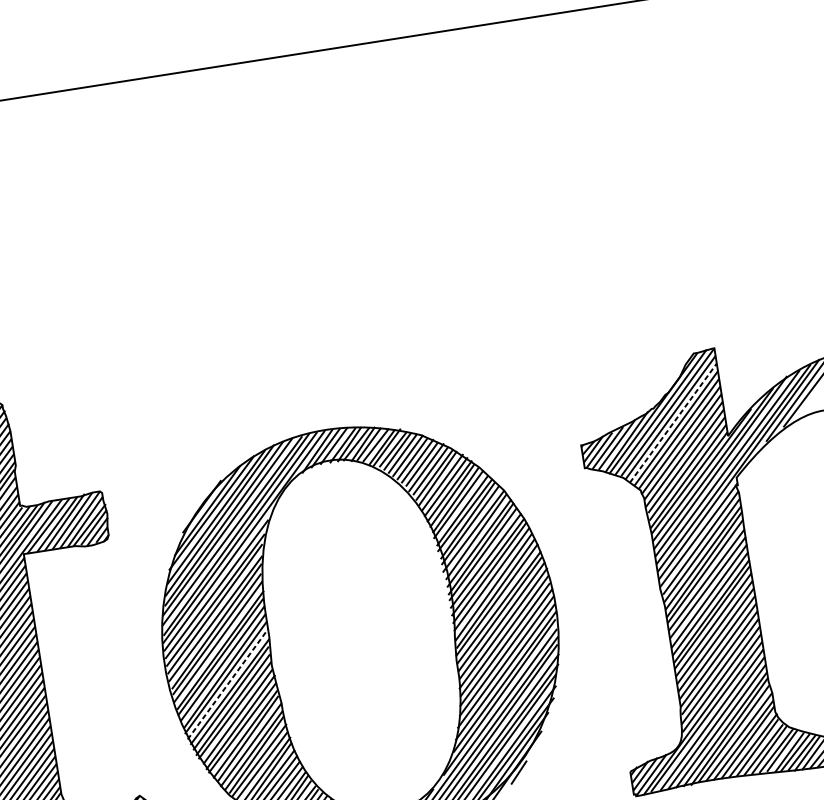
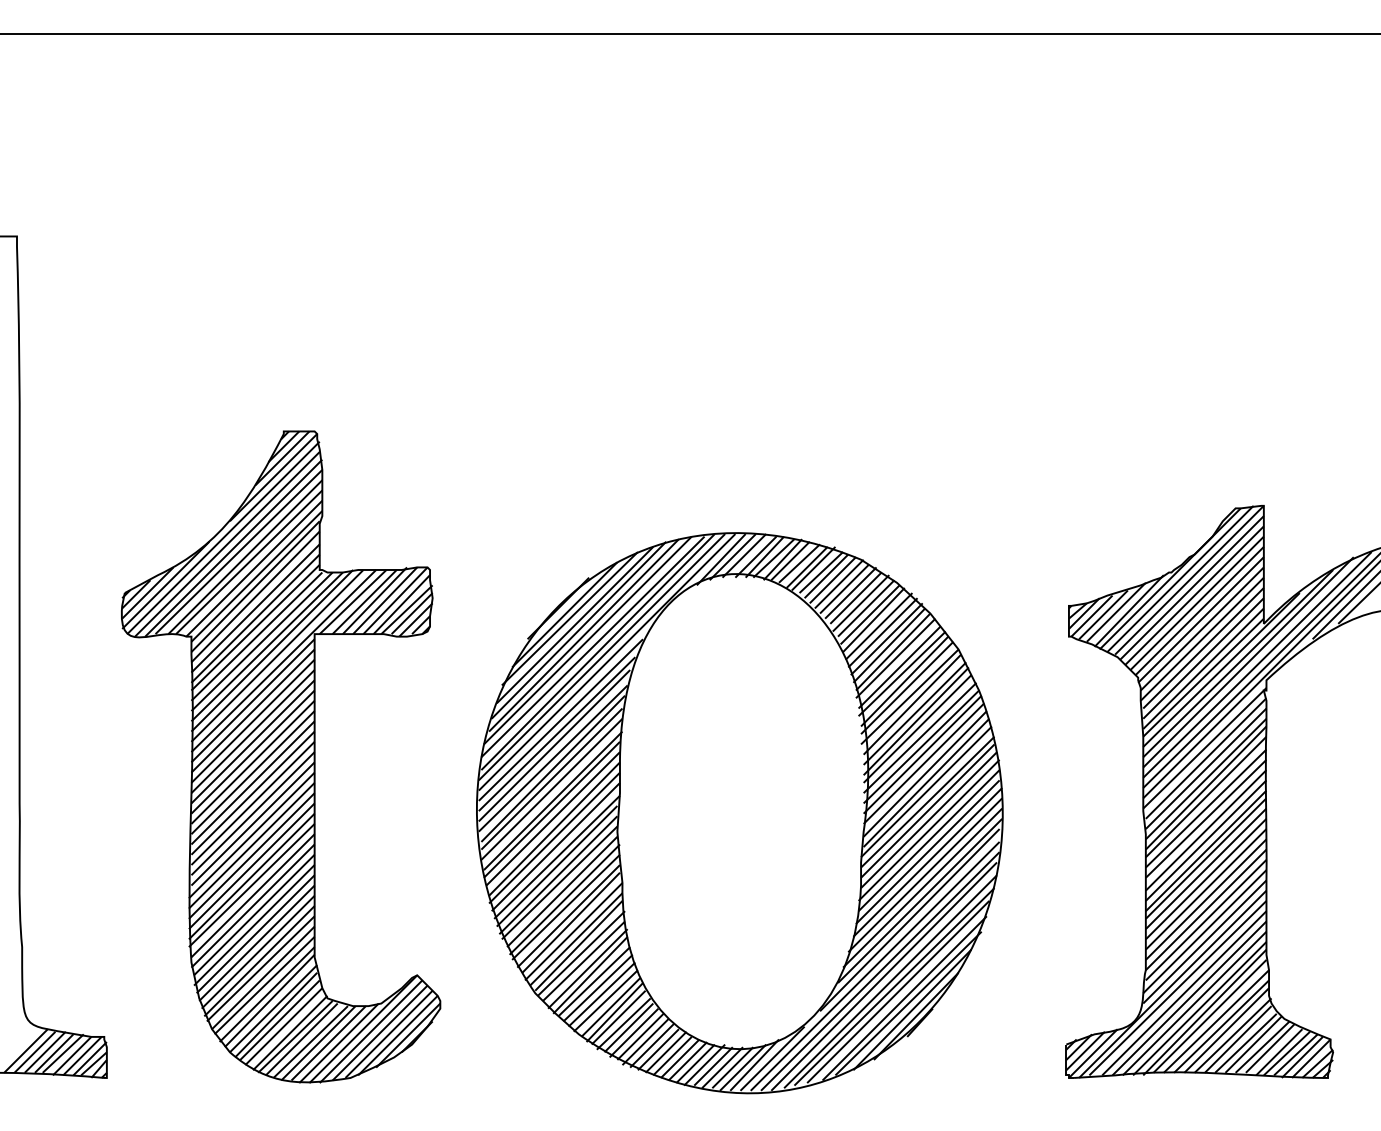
line: (673, 423) -> (1194, 595), dashed -> solid
line: (227, 684) -> (555, 847), dashed -> solid

